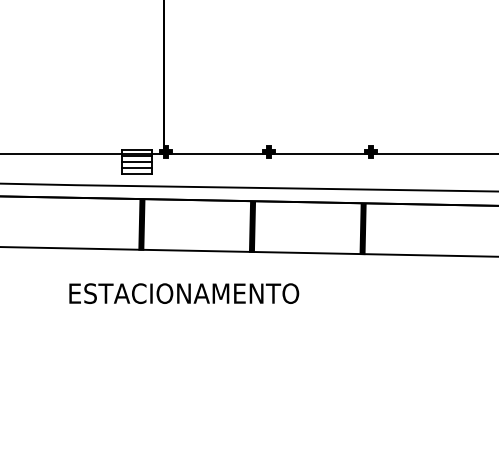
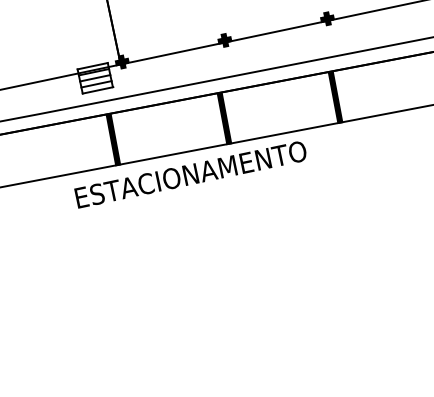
text: (184, 293) -> (191, 174), moved

